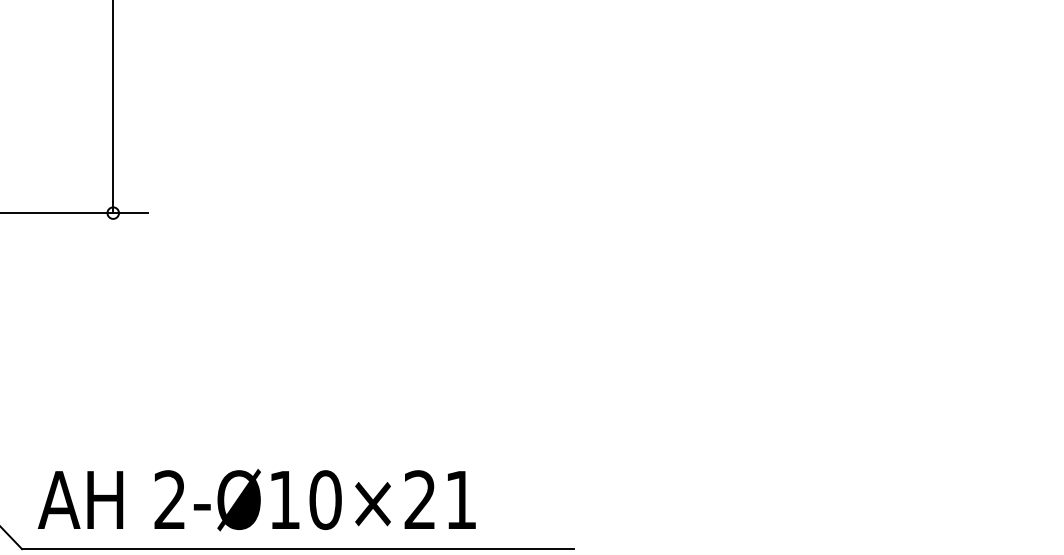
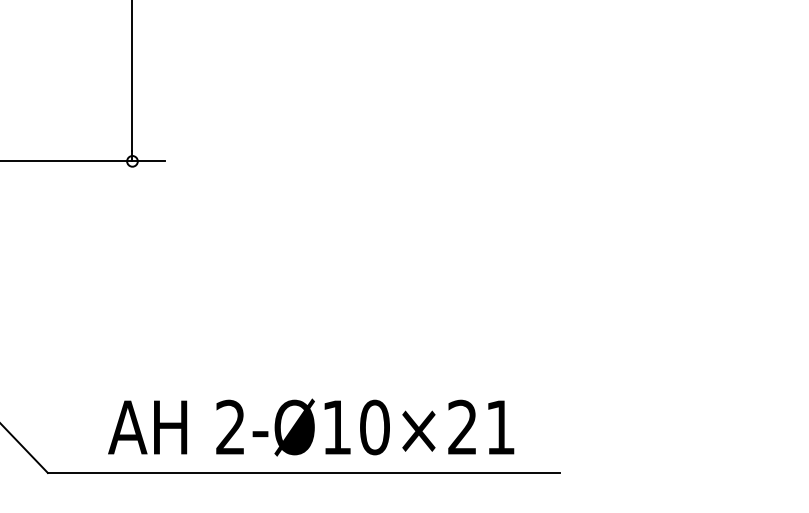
text: (256, 500) -> (310, 427), moved

